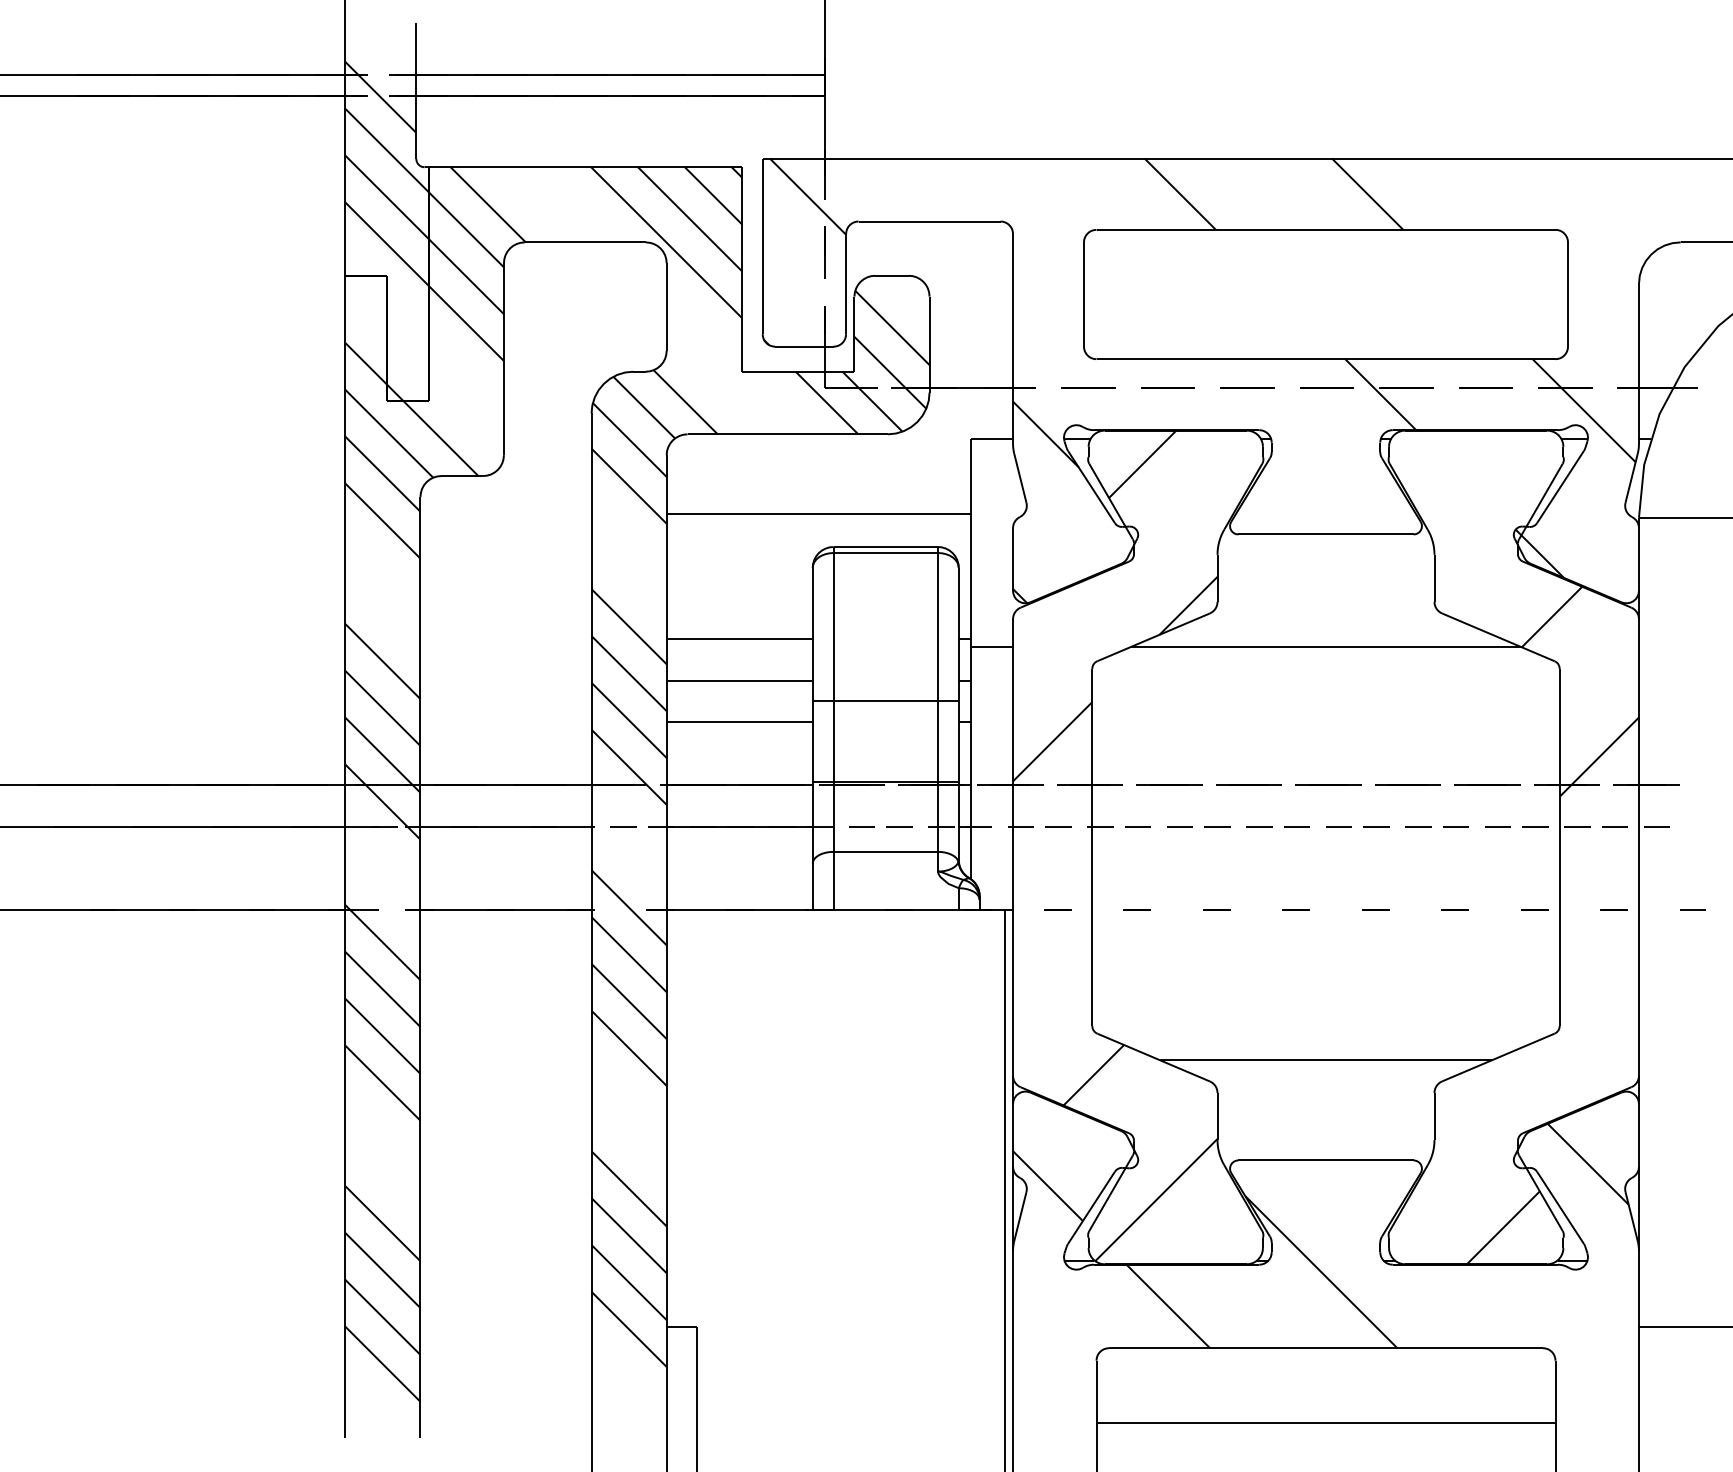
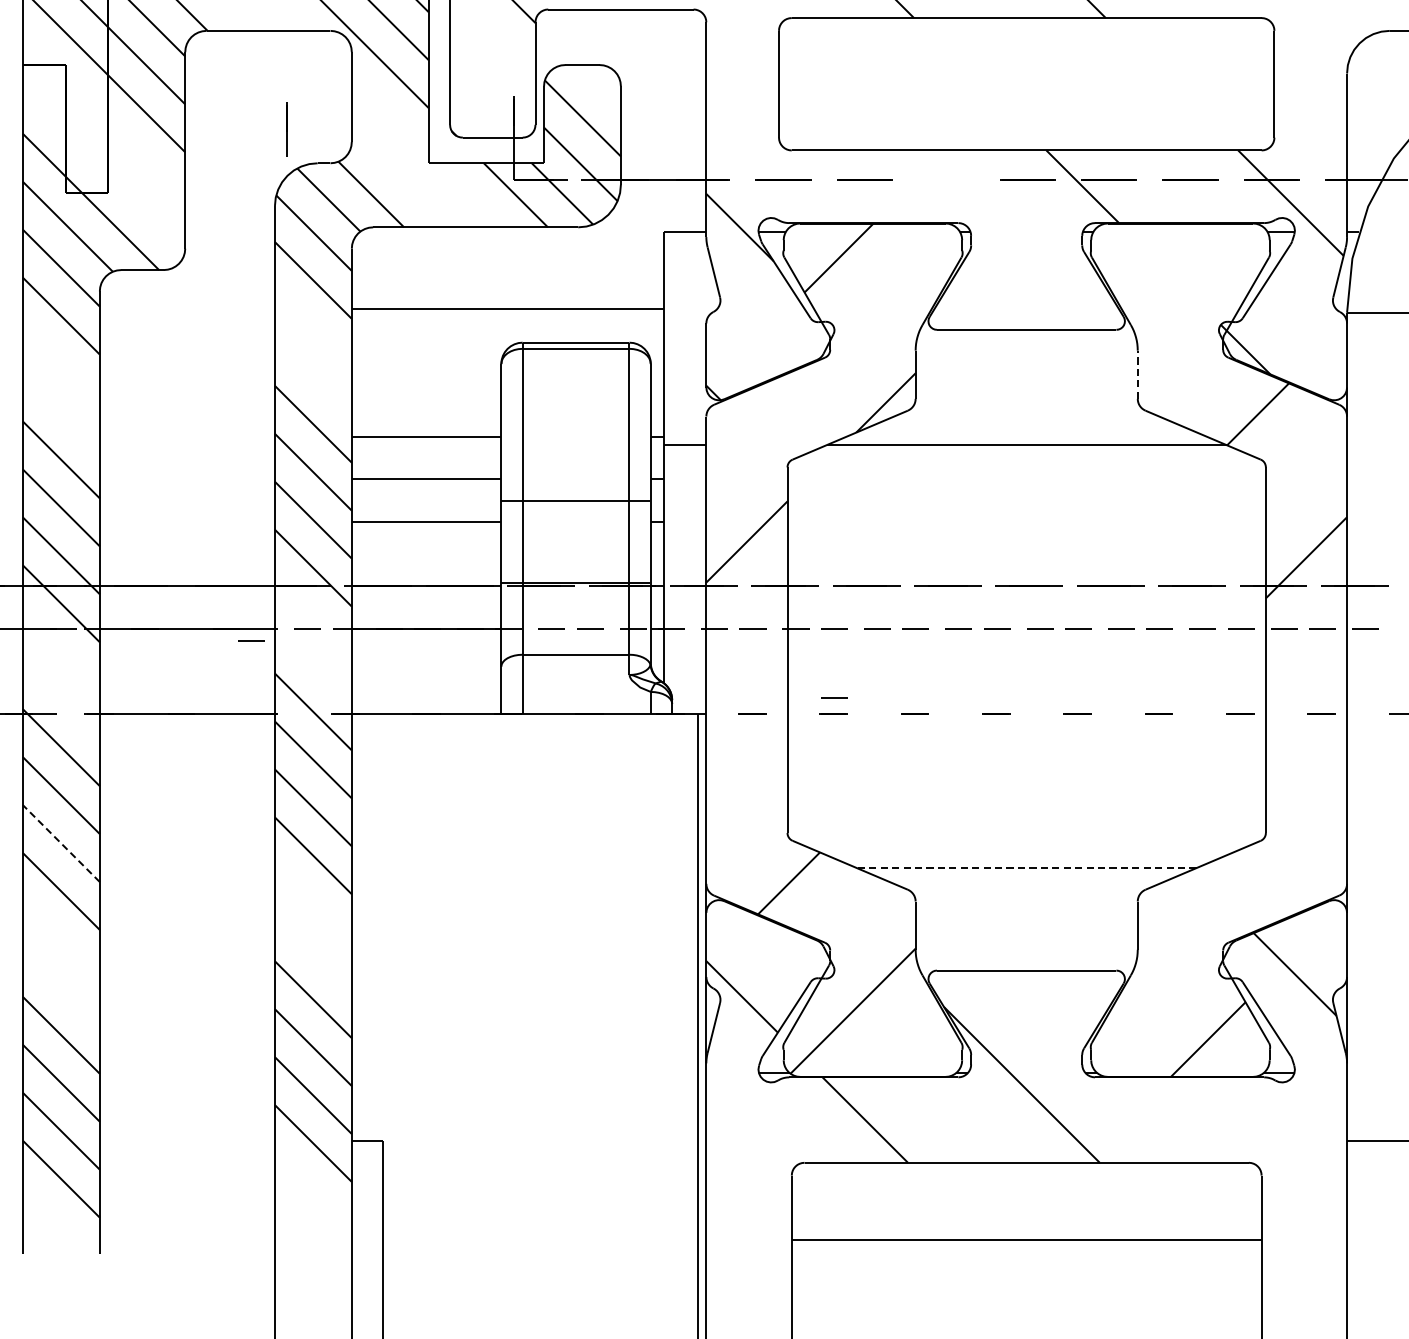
line: (824, 252) -> (286, 129), moved
line: (1247, 387) -> (946, 179), removed
line: (1434, 578) -> (1137, 374), solid -> dashed
line: (568, 838) -> (251, 641), added
line: (1137, 894) -> (833, 698), added
line: (382, 1036) -> (60, 843), solid -> dashed
line: (1326, 1060) -> (1027, 868), solid -> dashed

